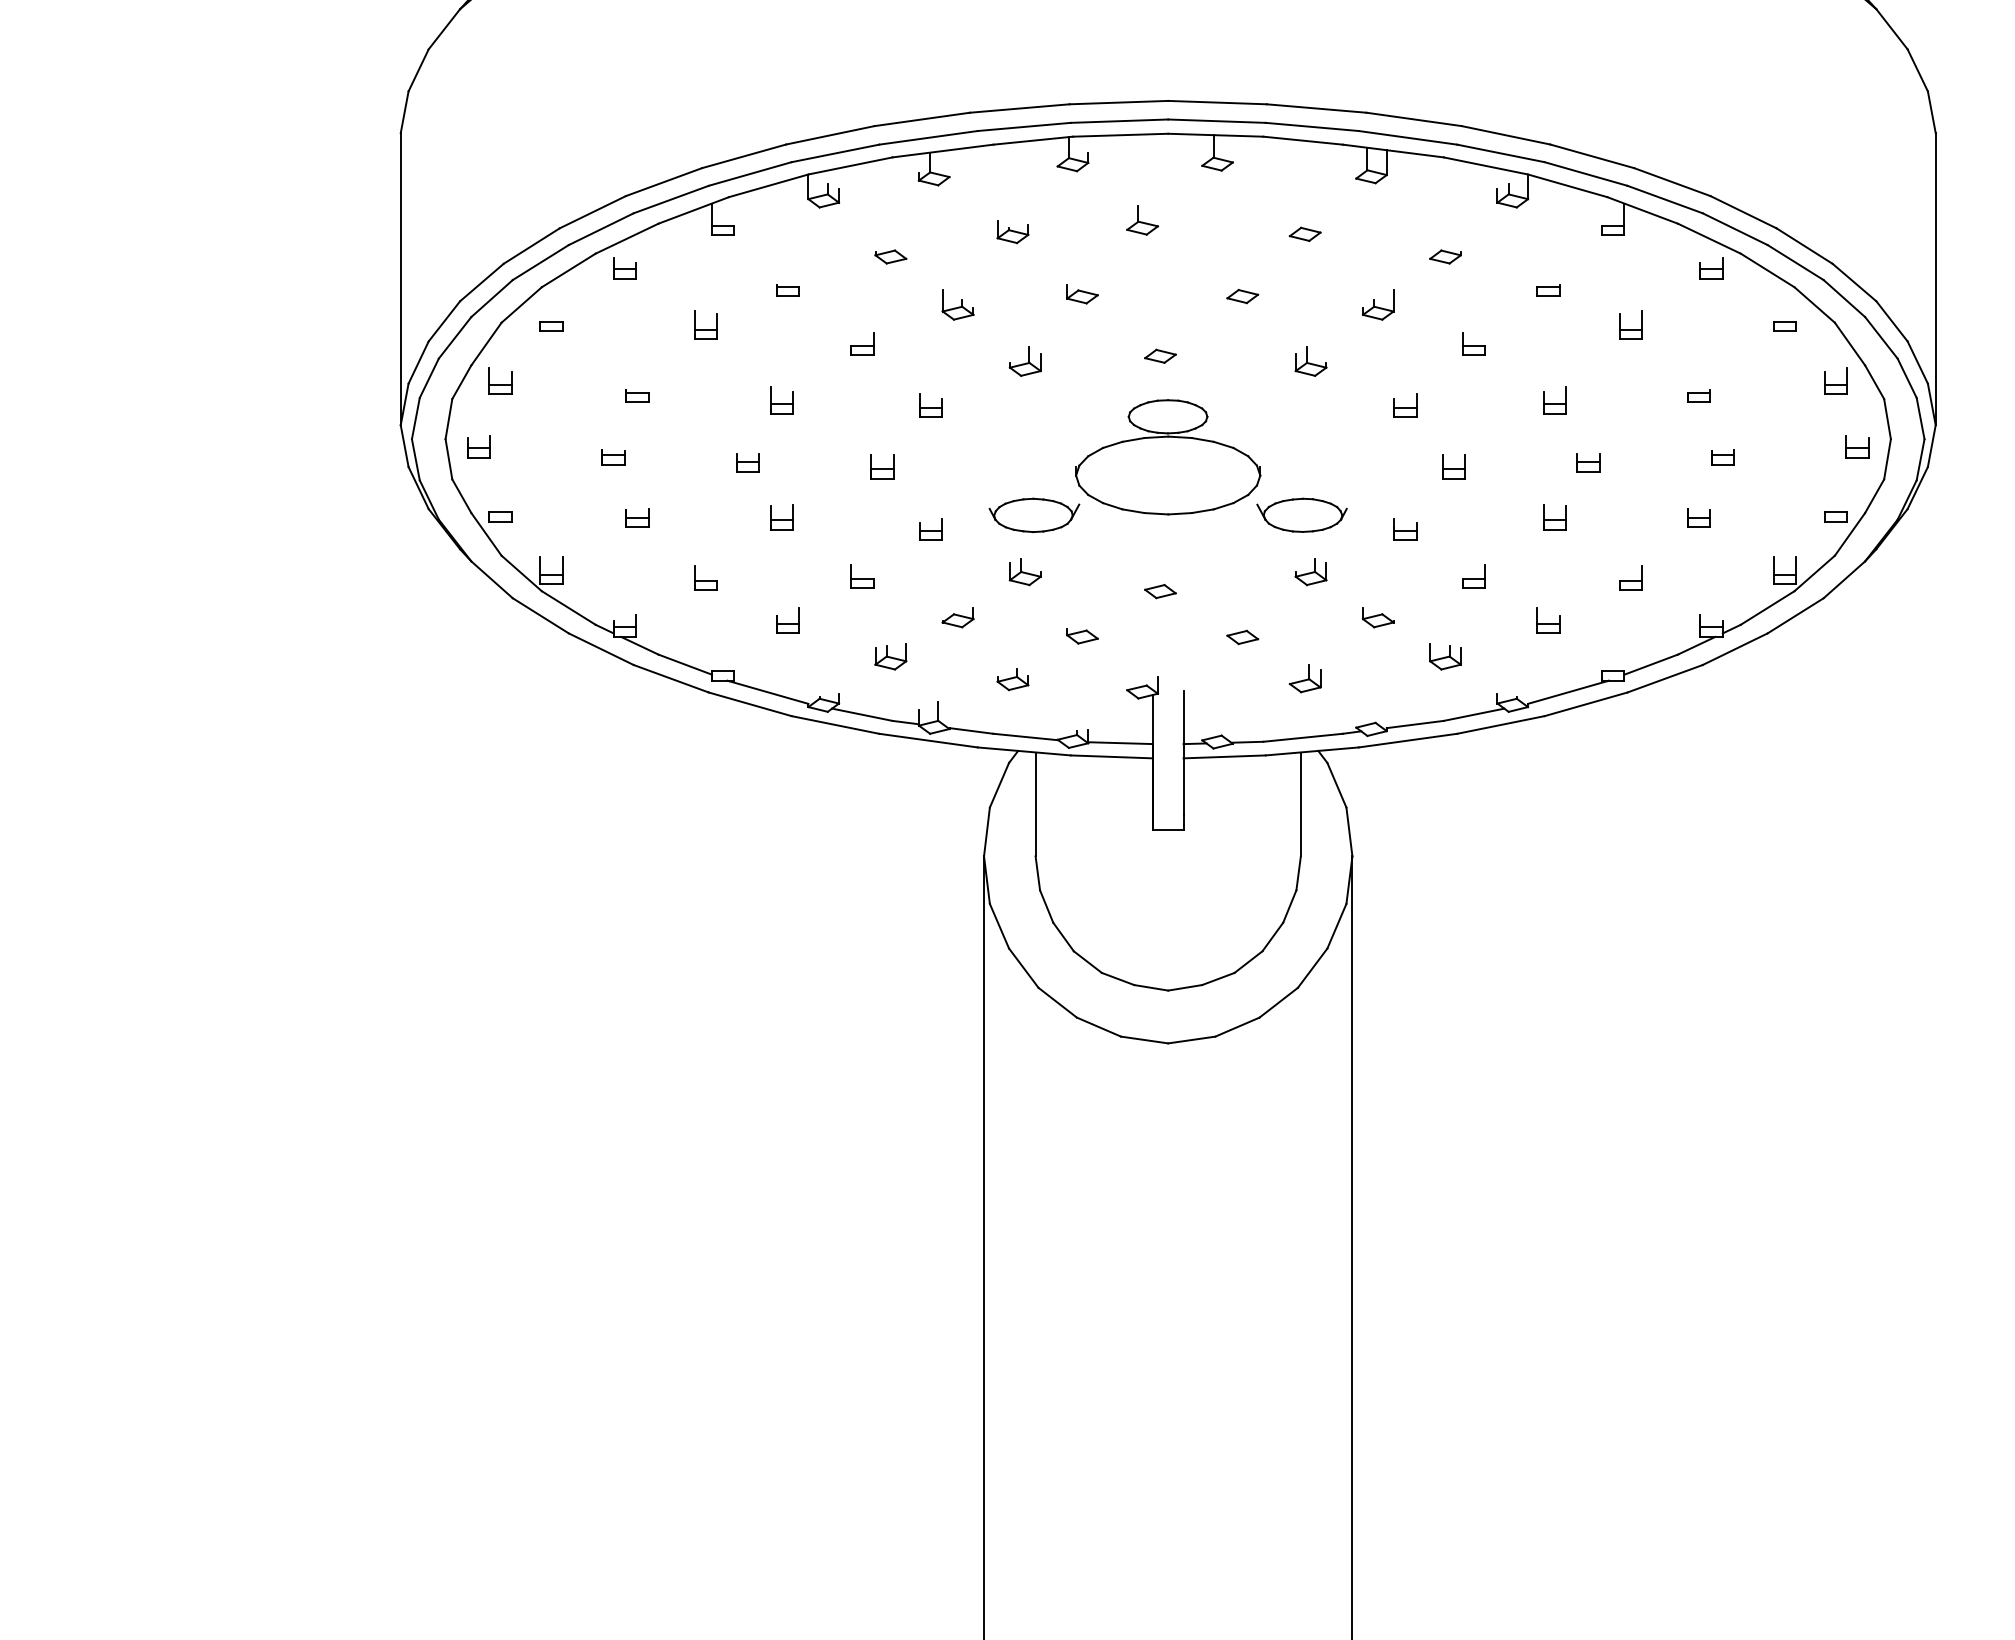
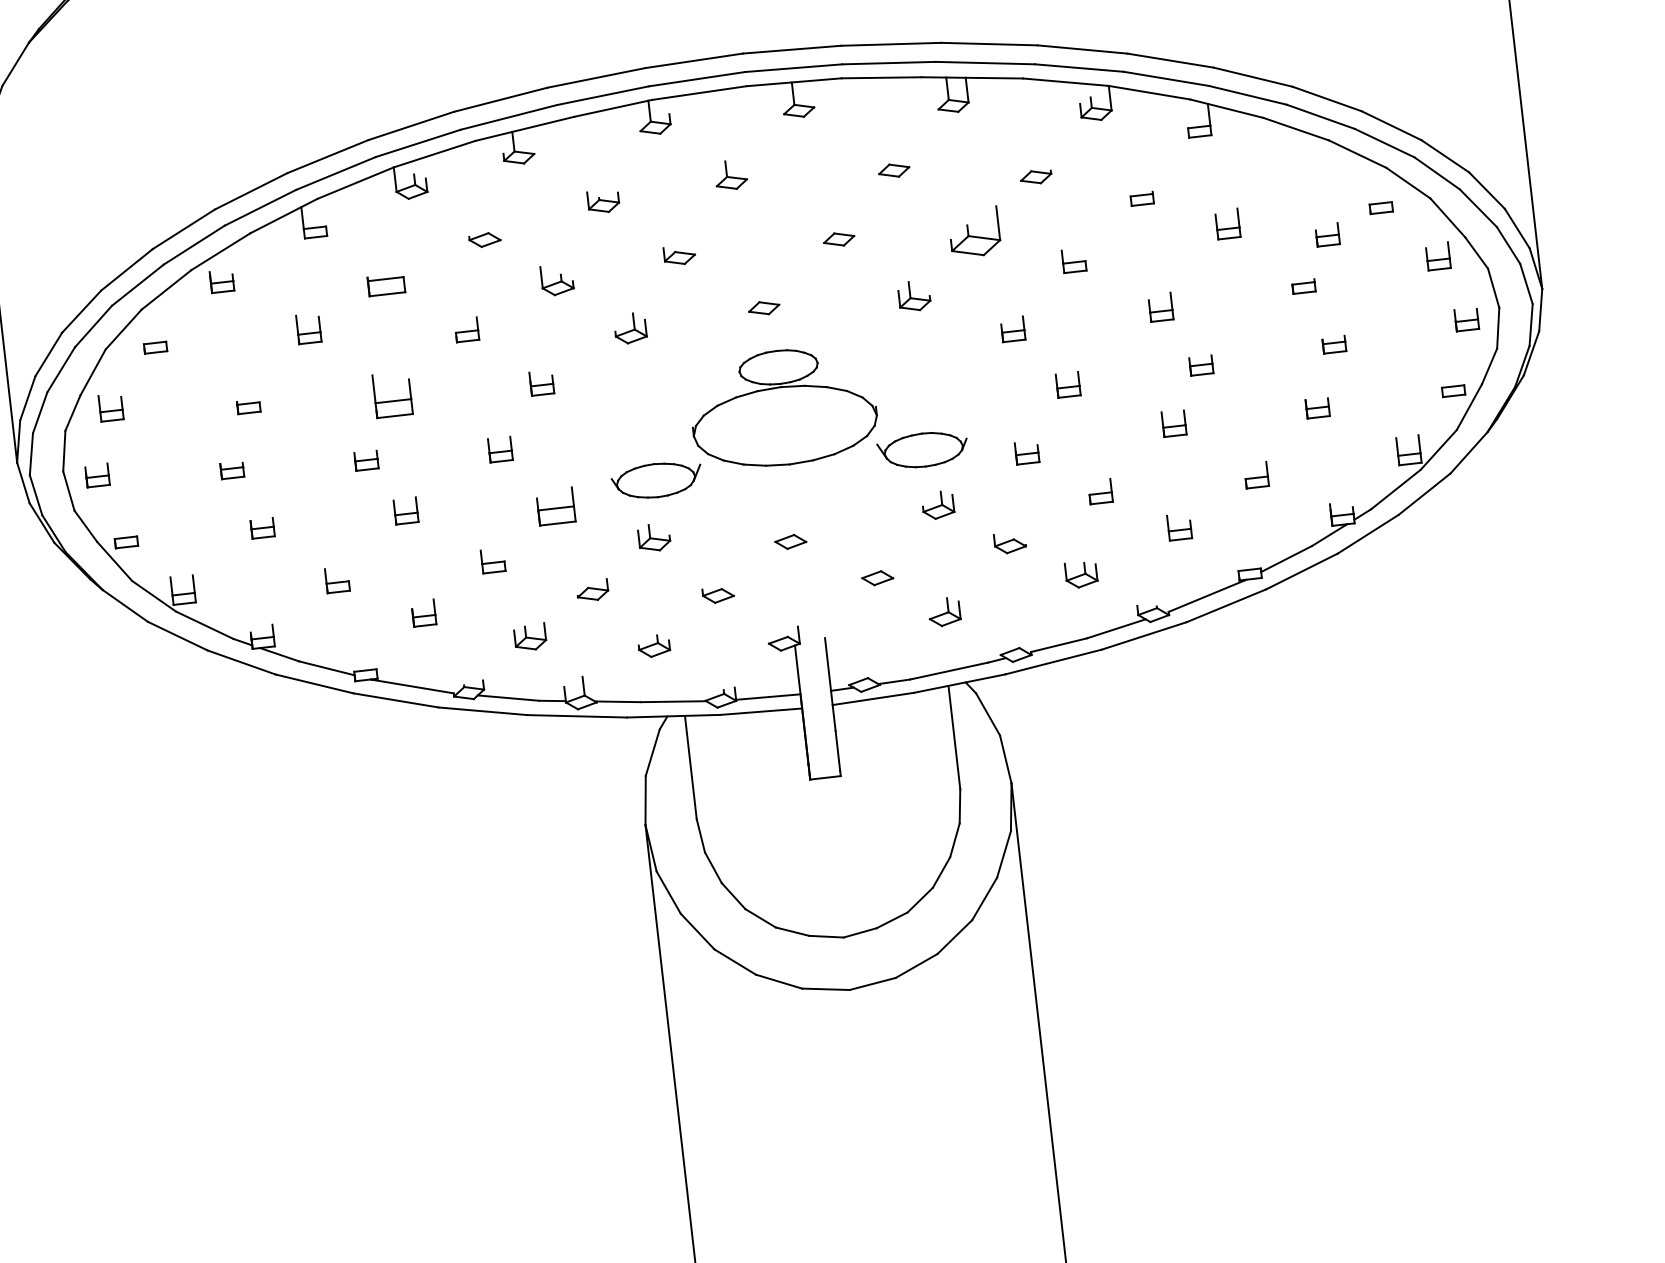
part: (1711, 268) -> (1327, 235), moved
part: (787, 290) -> (386, 285), size x1.6
part: (1378, 304) -> (974, 232), size x1.6
part: (781, 400) -> (392, 395), size x1.6
part: (930, 529) -> (555, 506), size x1.6

